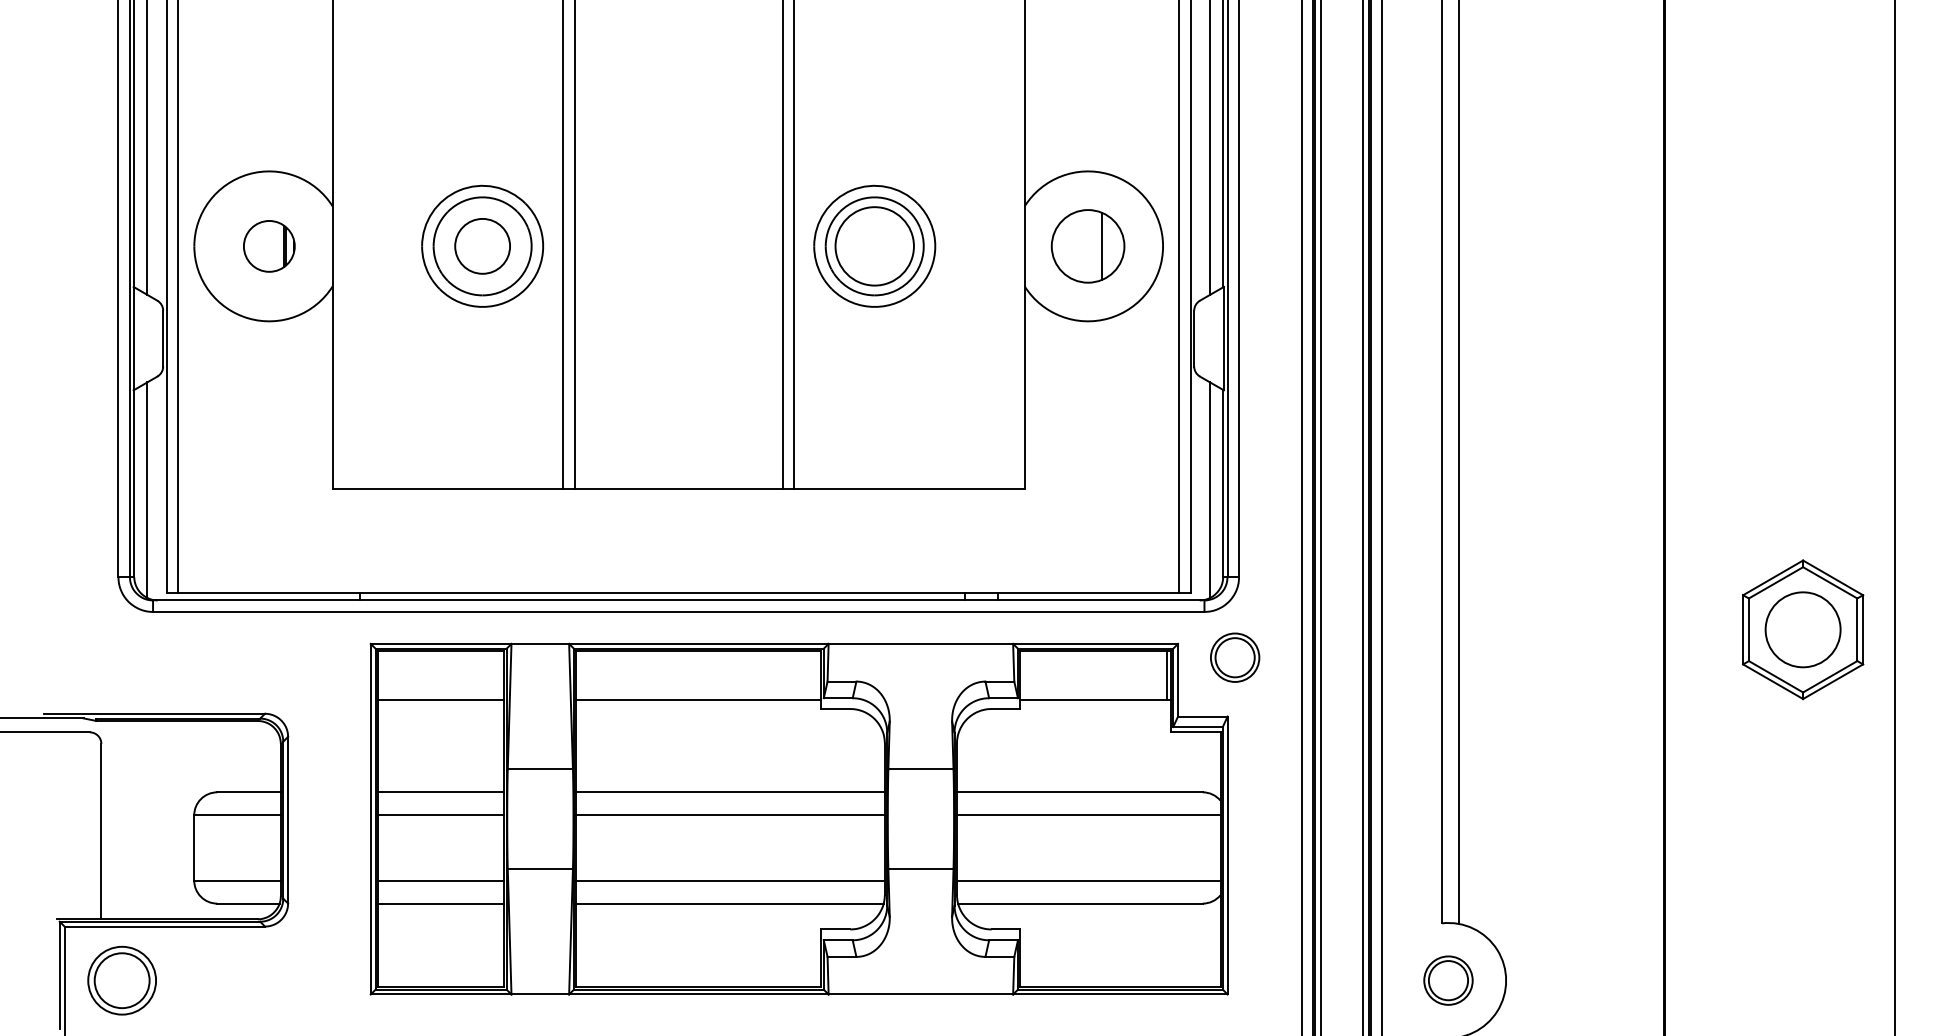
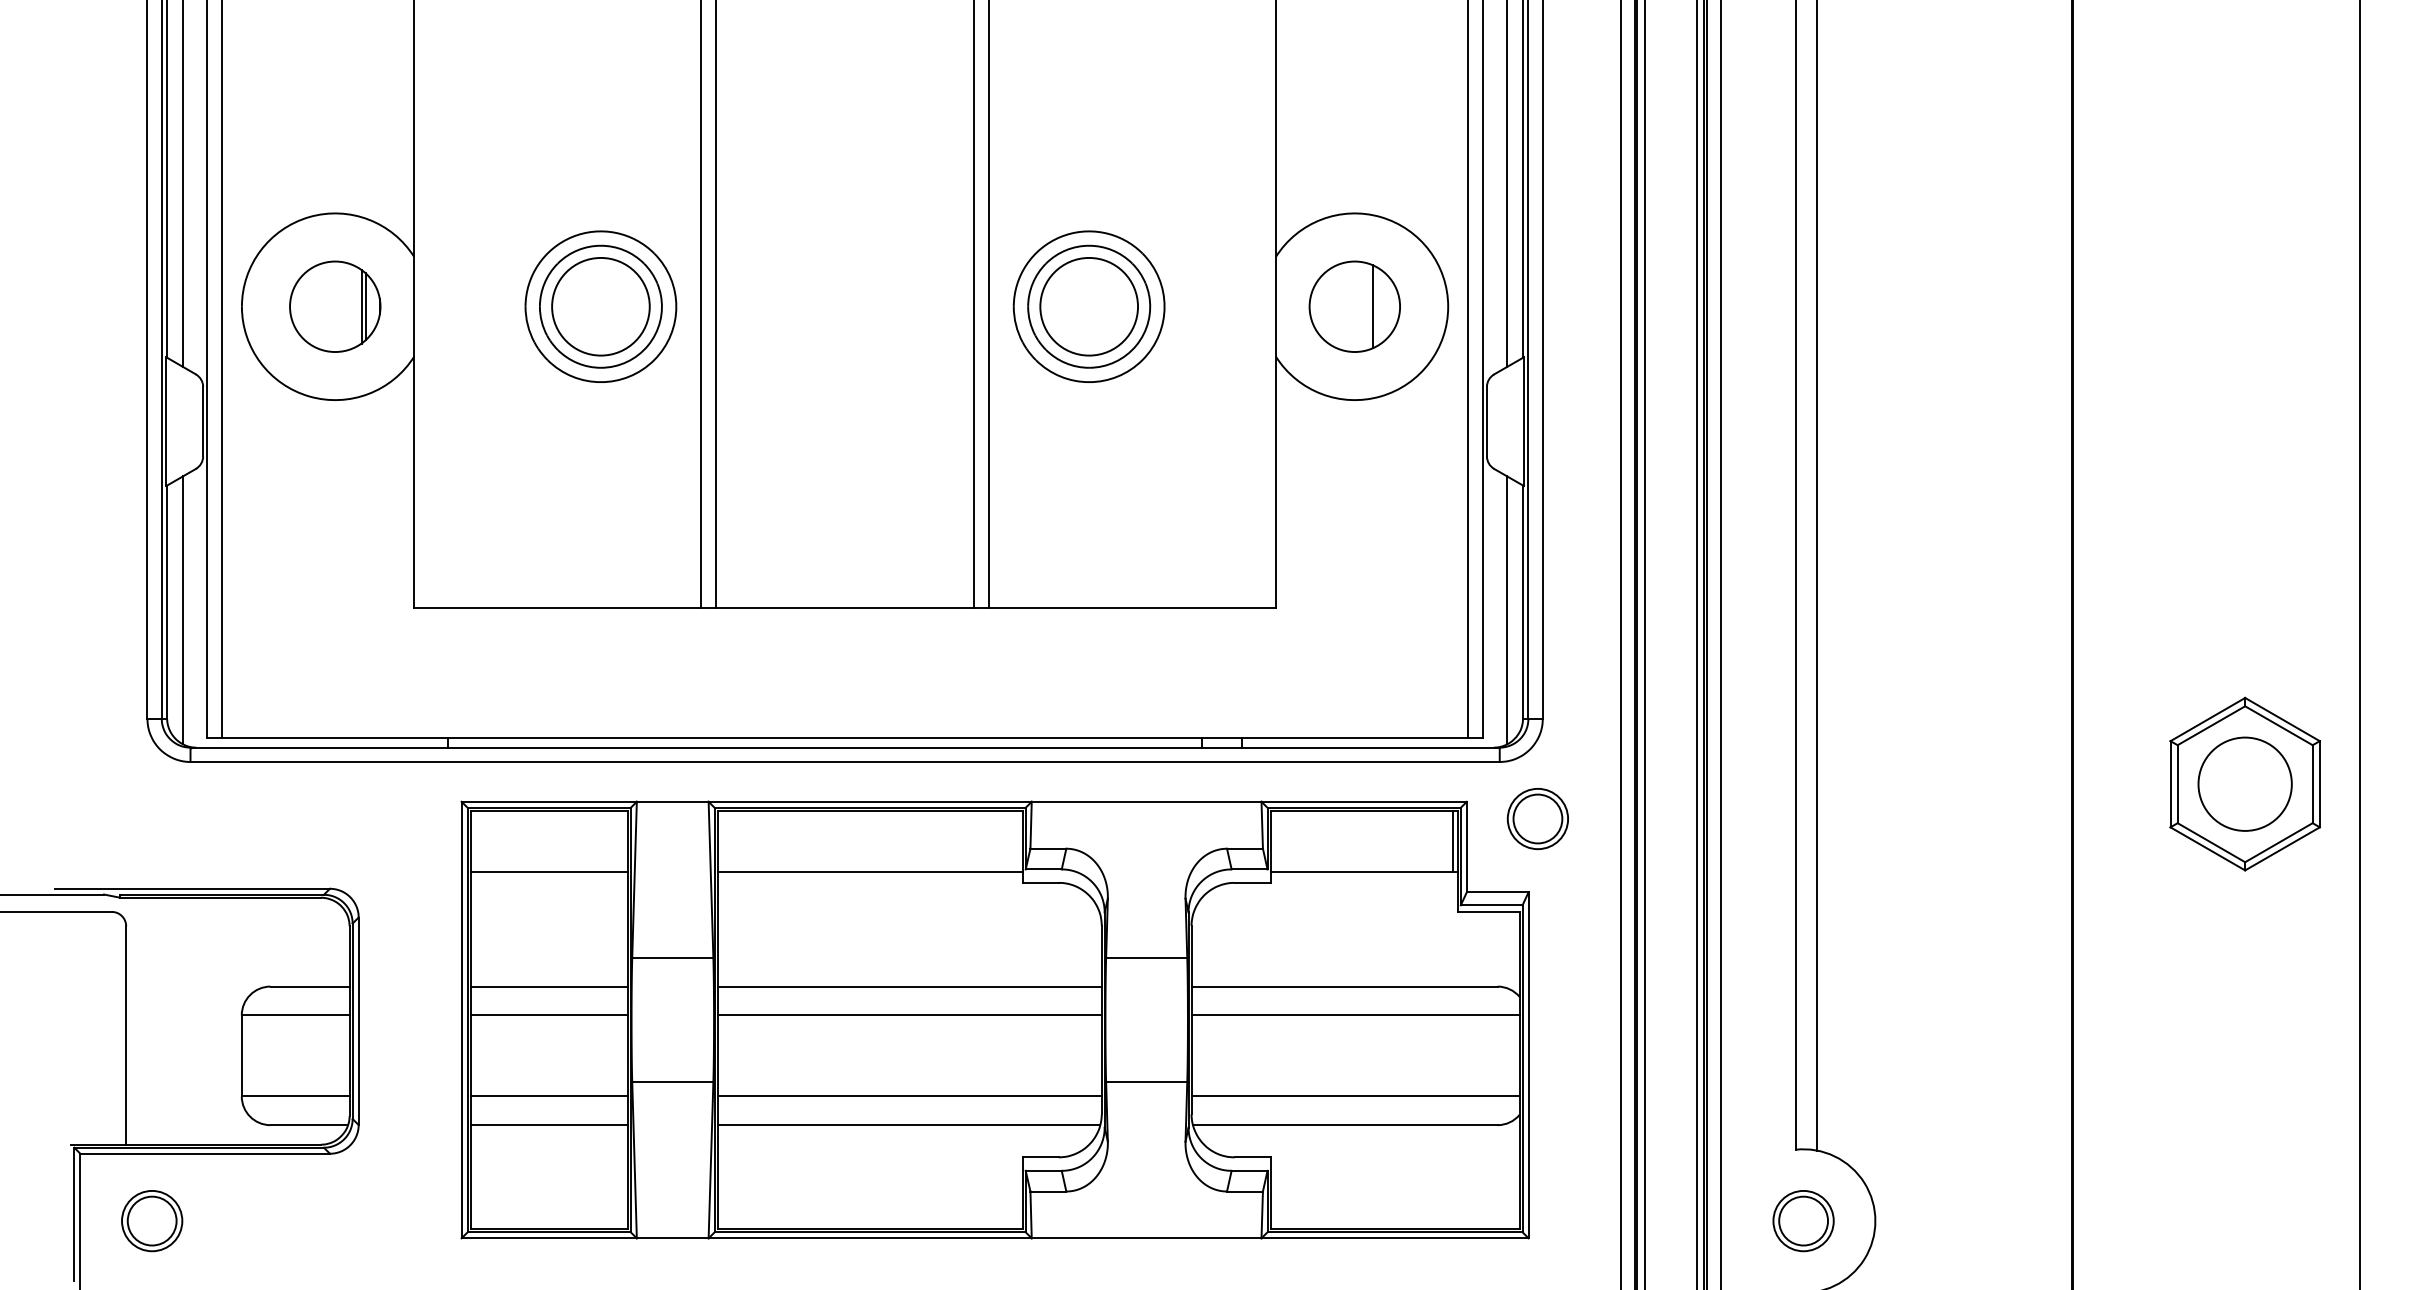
part: (269, 246) -> (335, 306), size x1.43
circle: (482, 246) -> (600, 306), size x1.43
part: (122, 980) -> (152, 1220), size x0.71

